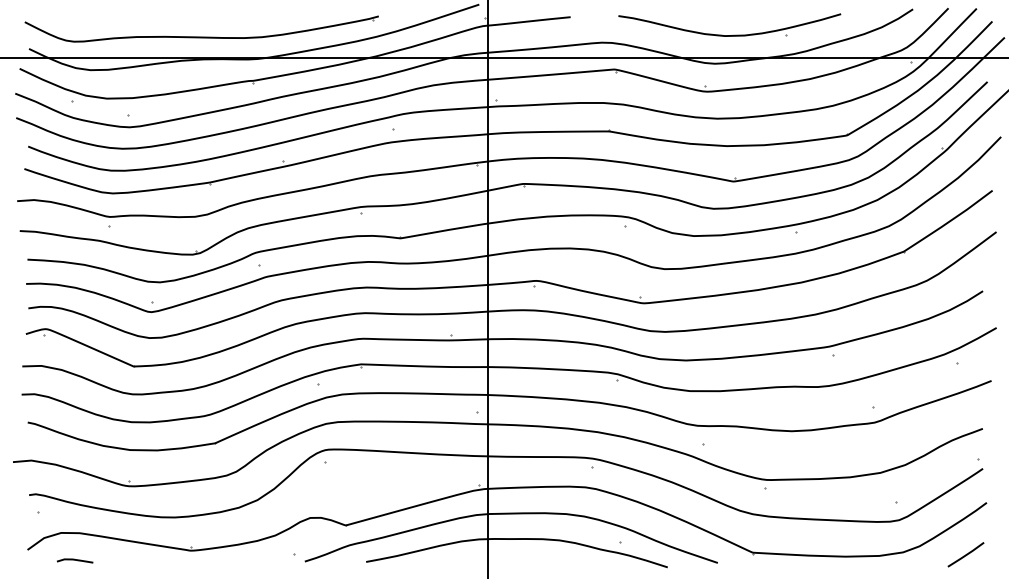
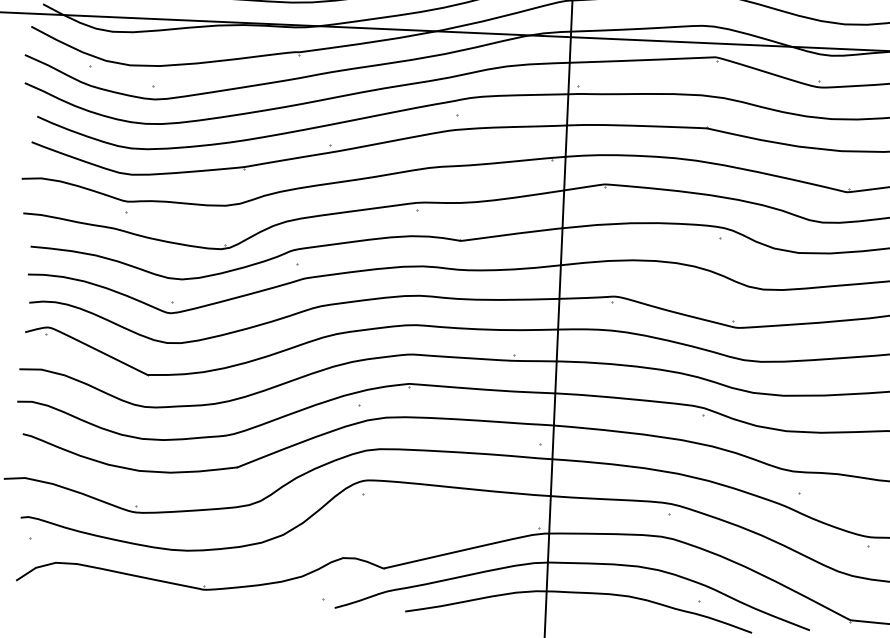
line: (75, 560) -> (70, 595), removed

